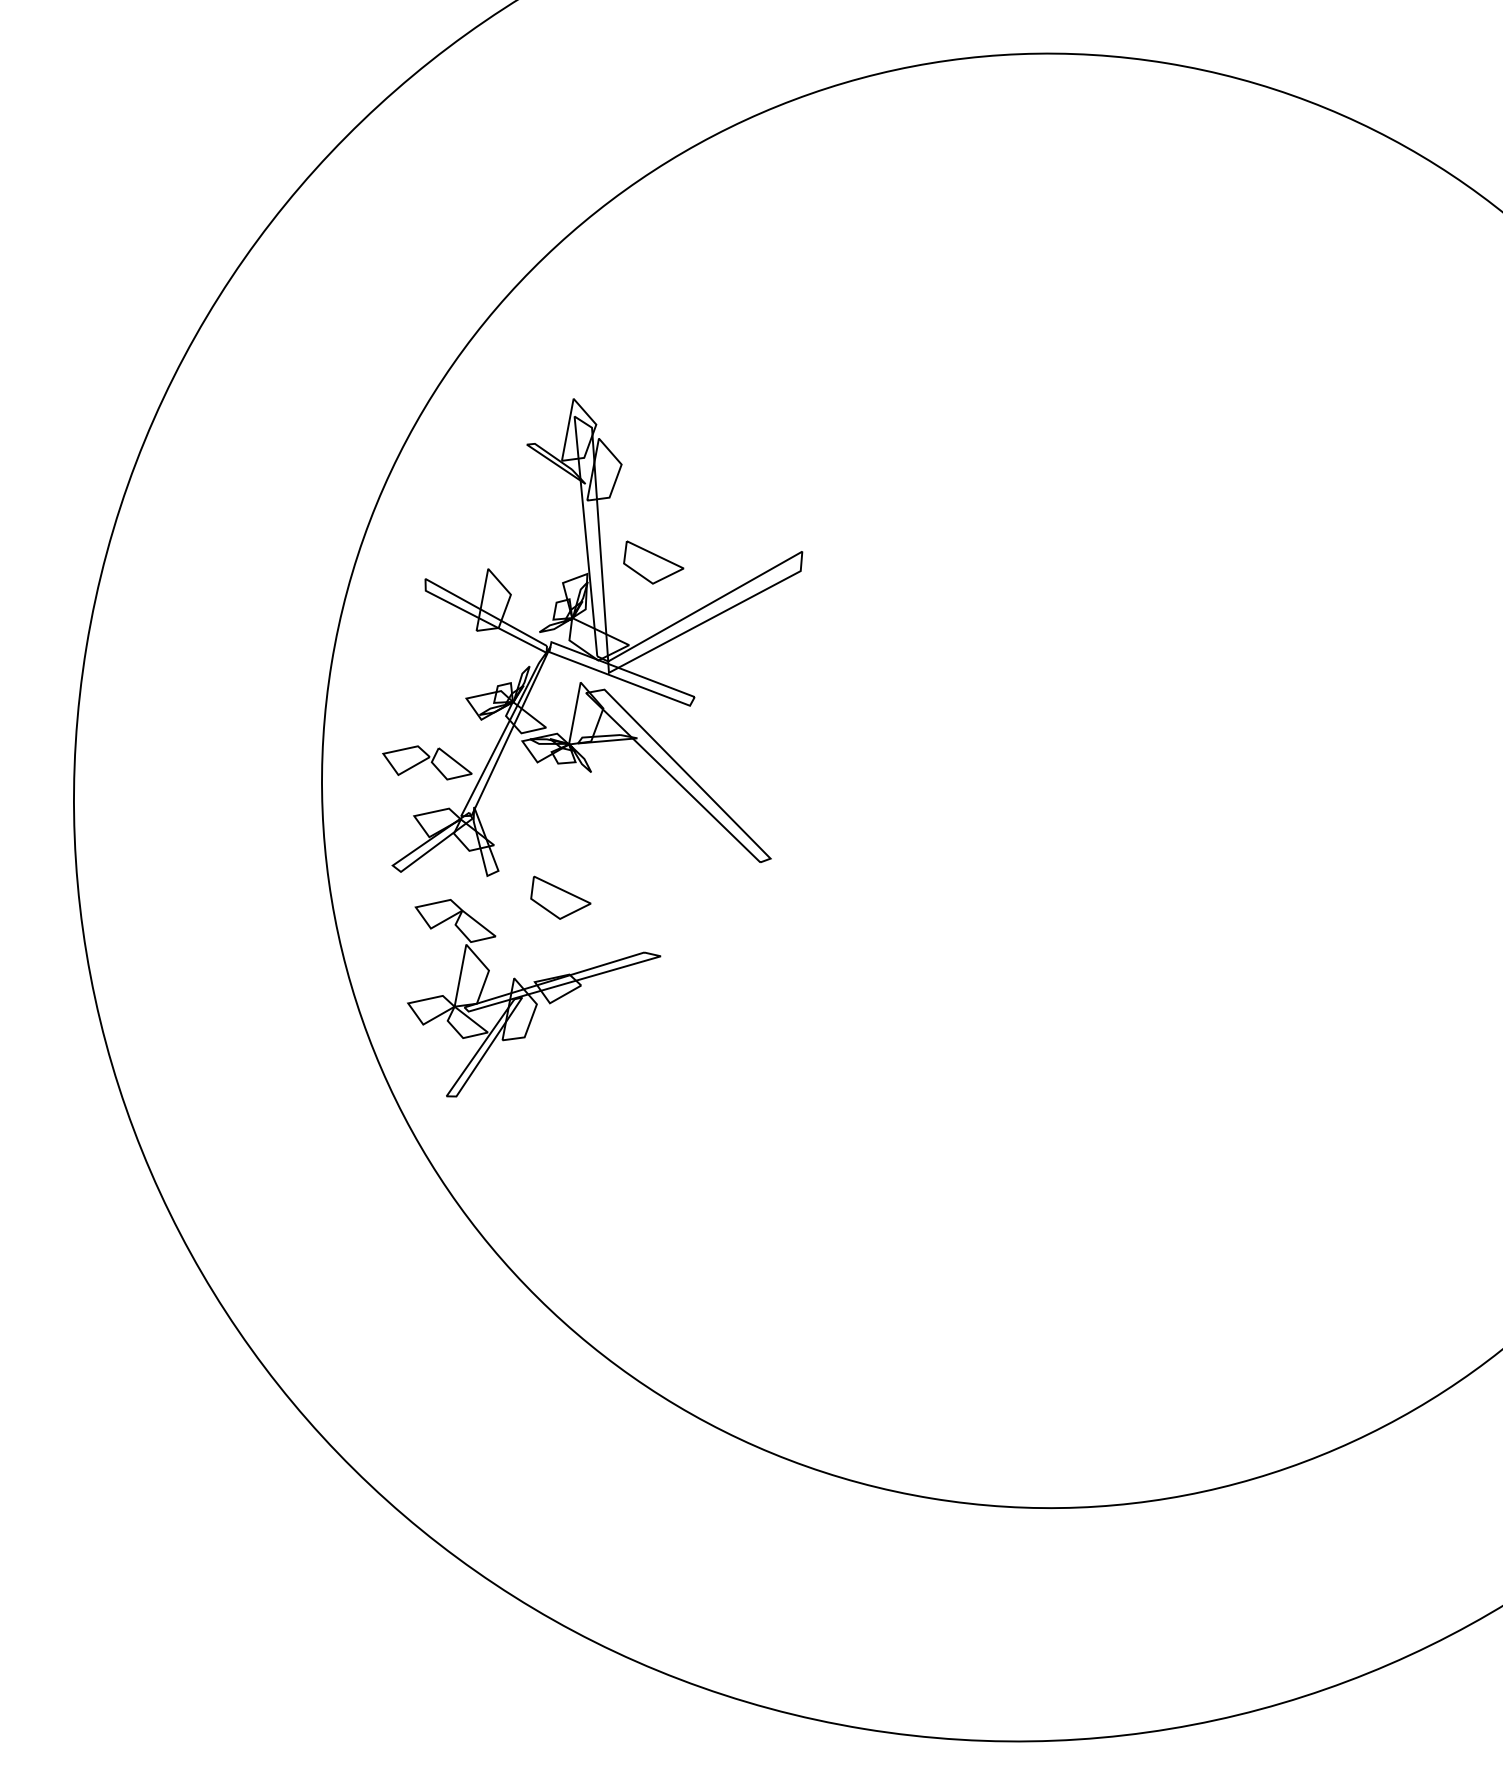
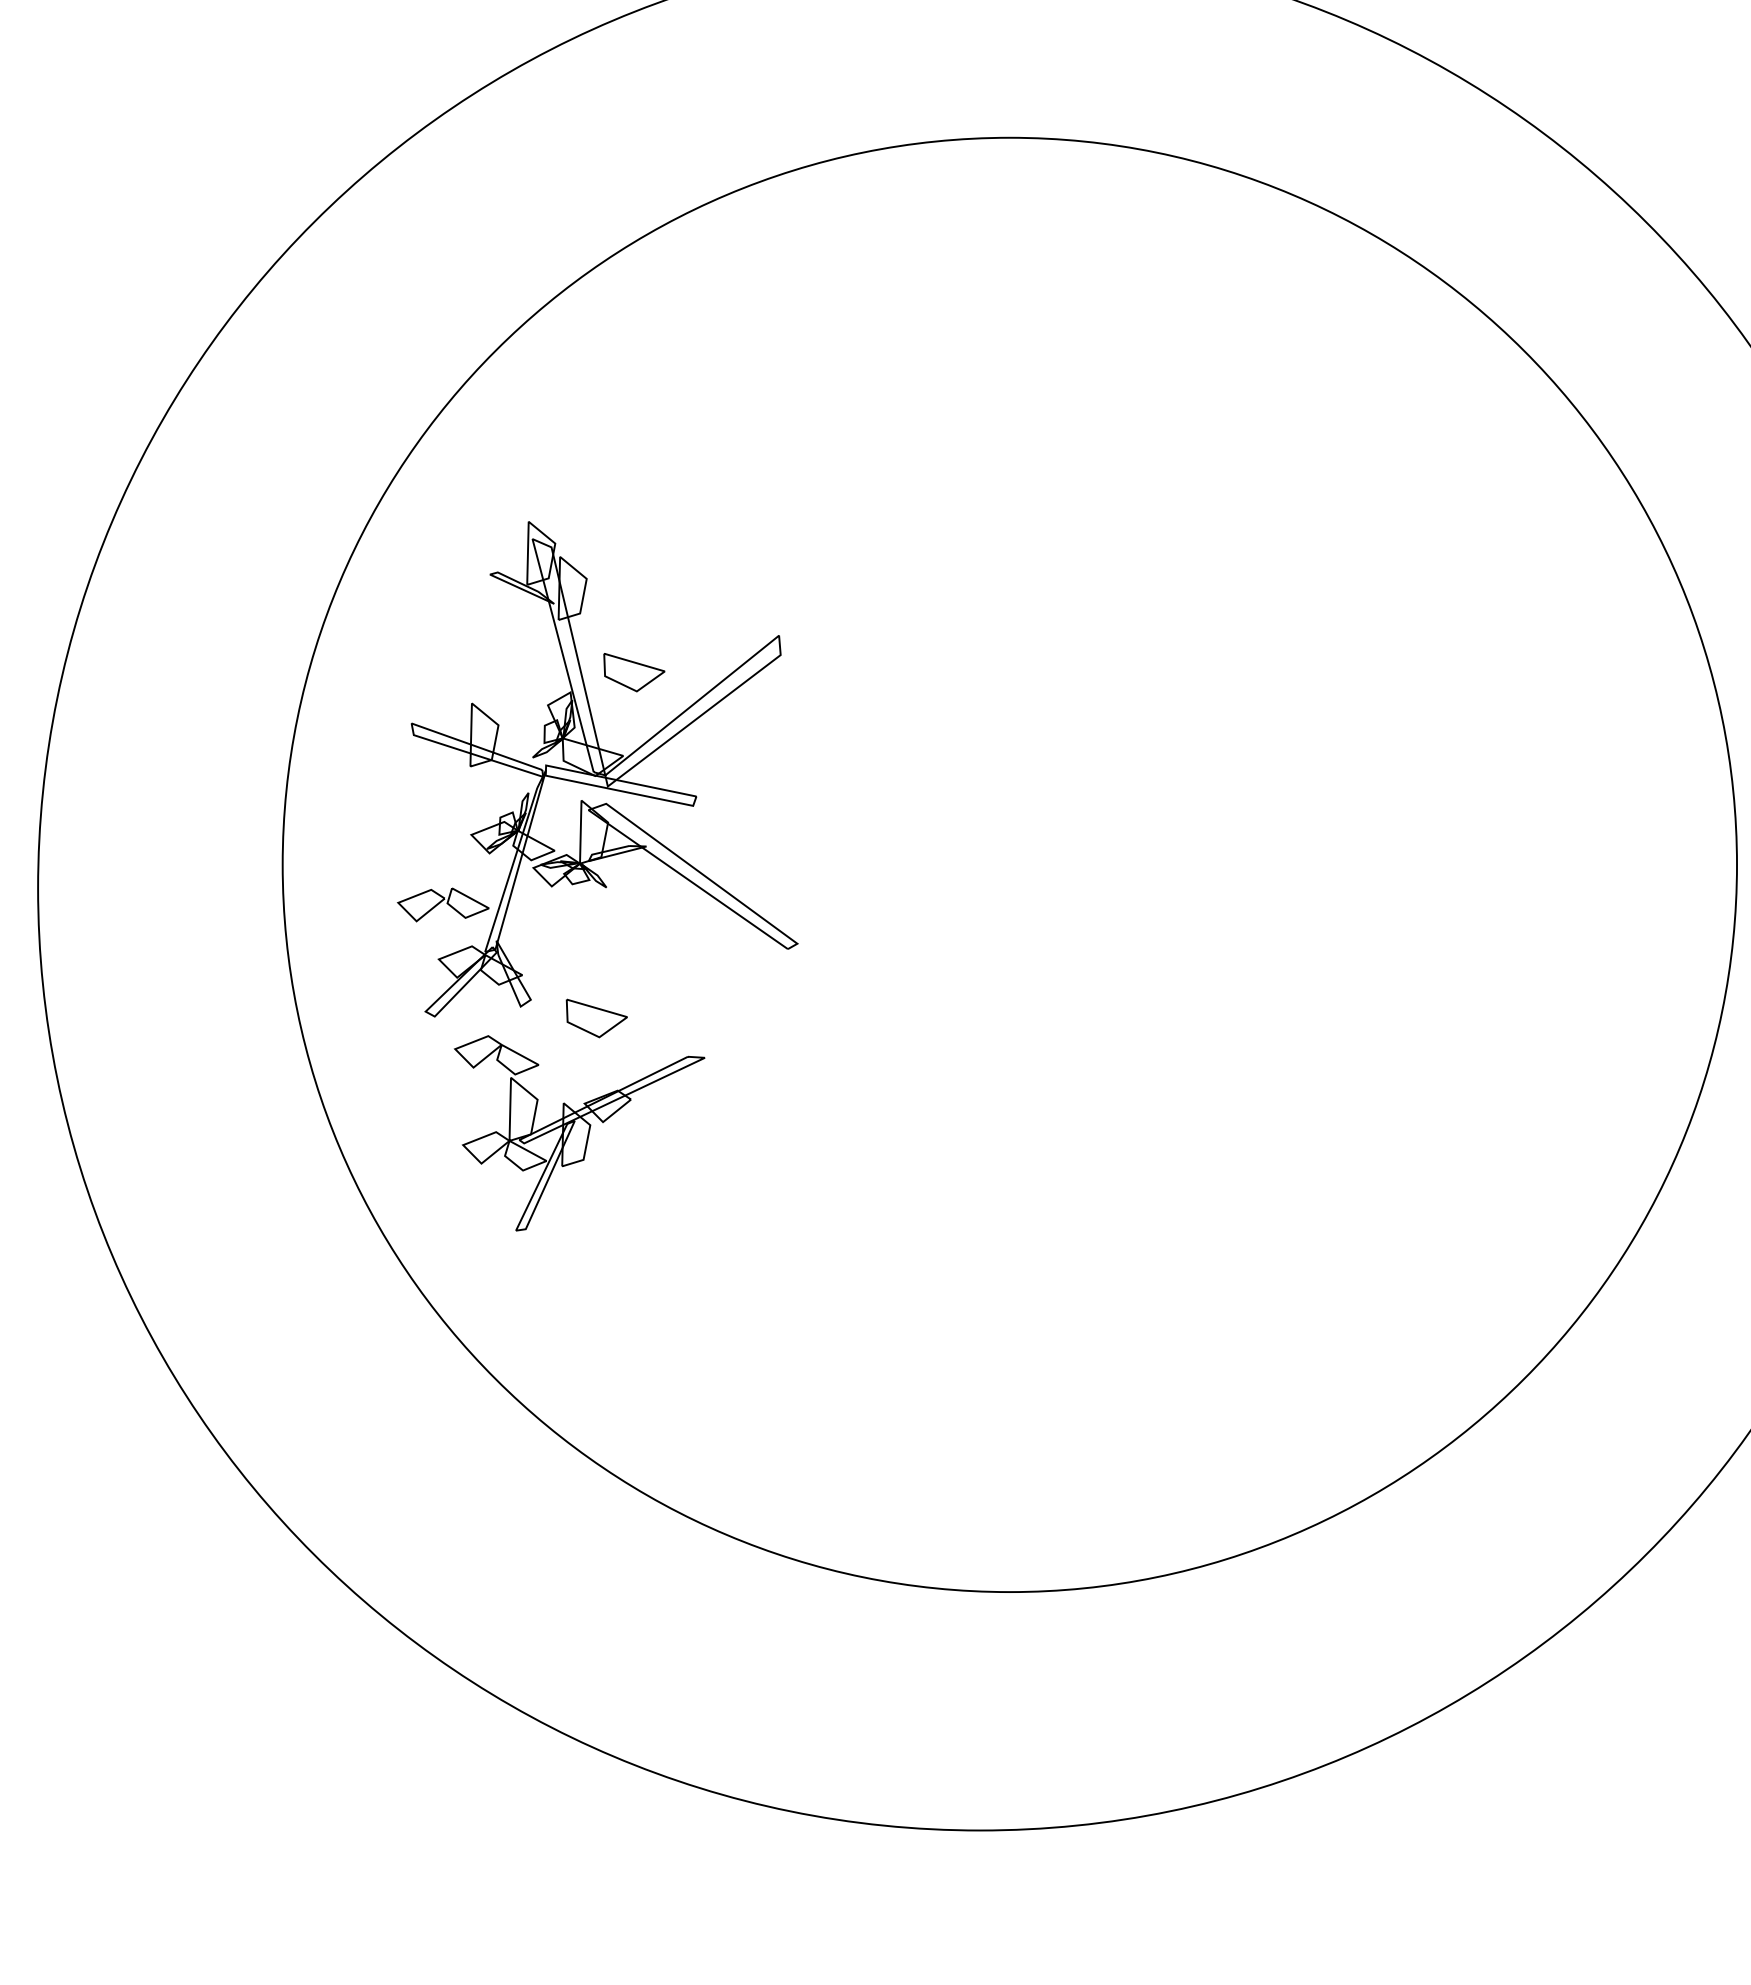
part: (584, 759) -> (597, 876), moved

